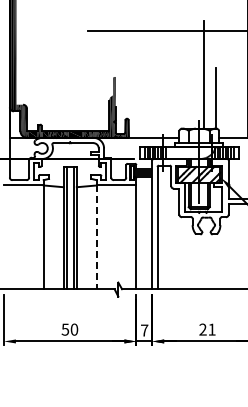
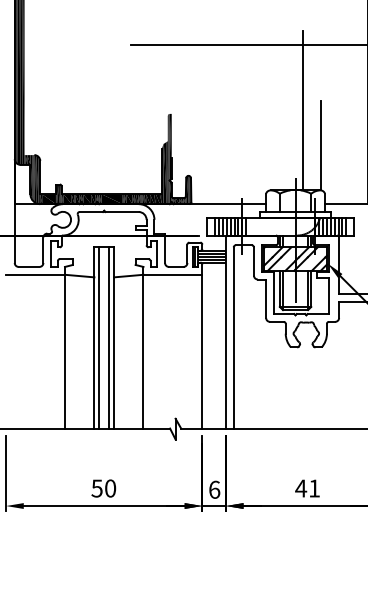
line: (96, 237) -> (143, 351), dashed -> solid
text: (202, 329) -> (300, 488), 21 -> 41
text: (144, 330) -> (214, 489), 7 -> 6

